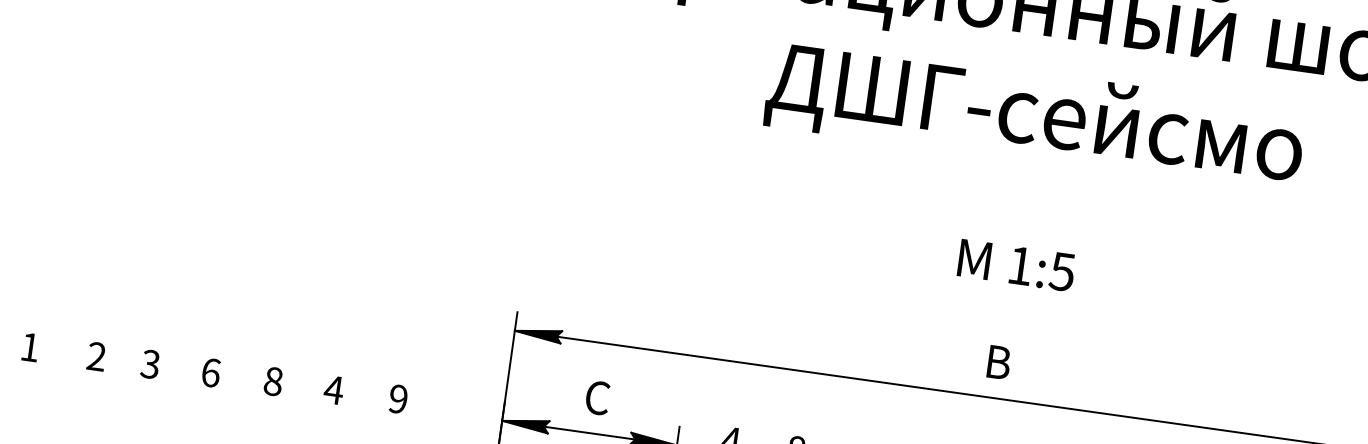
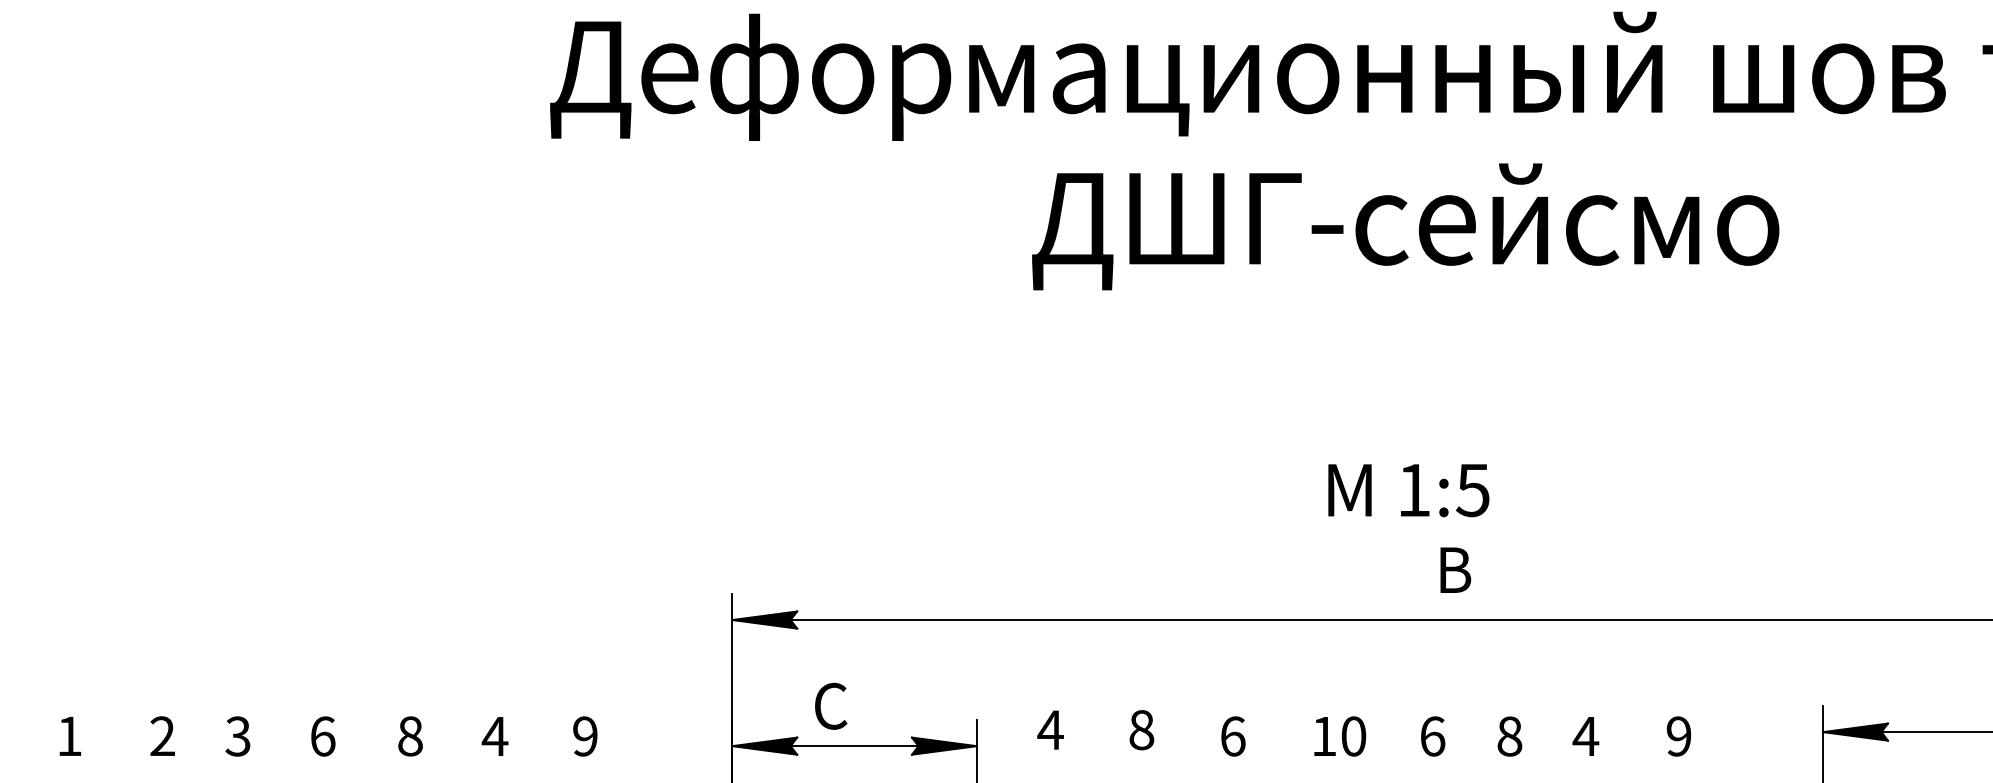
text: (1016, 265) -> (1408, 490), moved
text: (999, 362) -> (1455, 569), moved
text: (598, 397) -> (831, 705), moved

